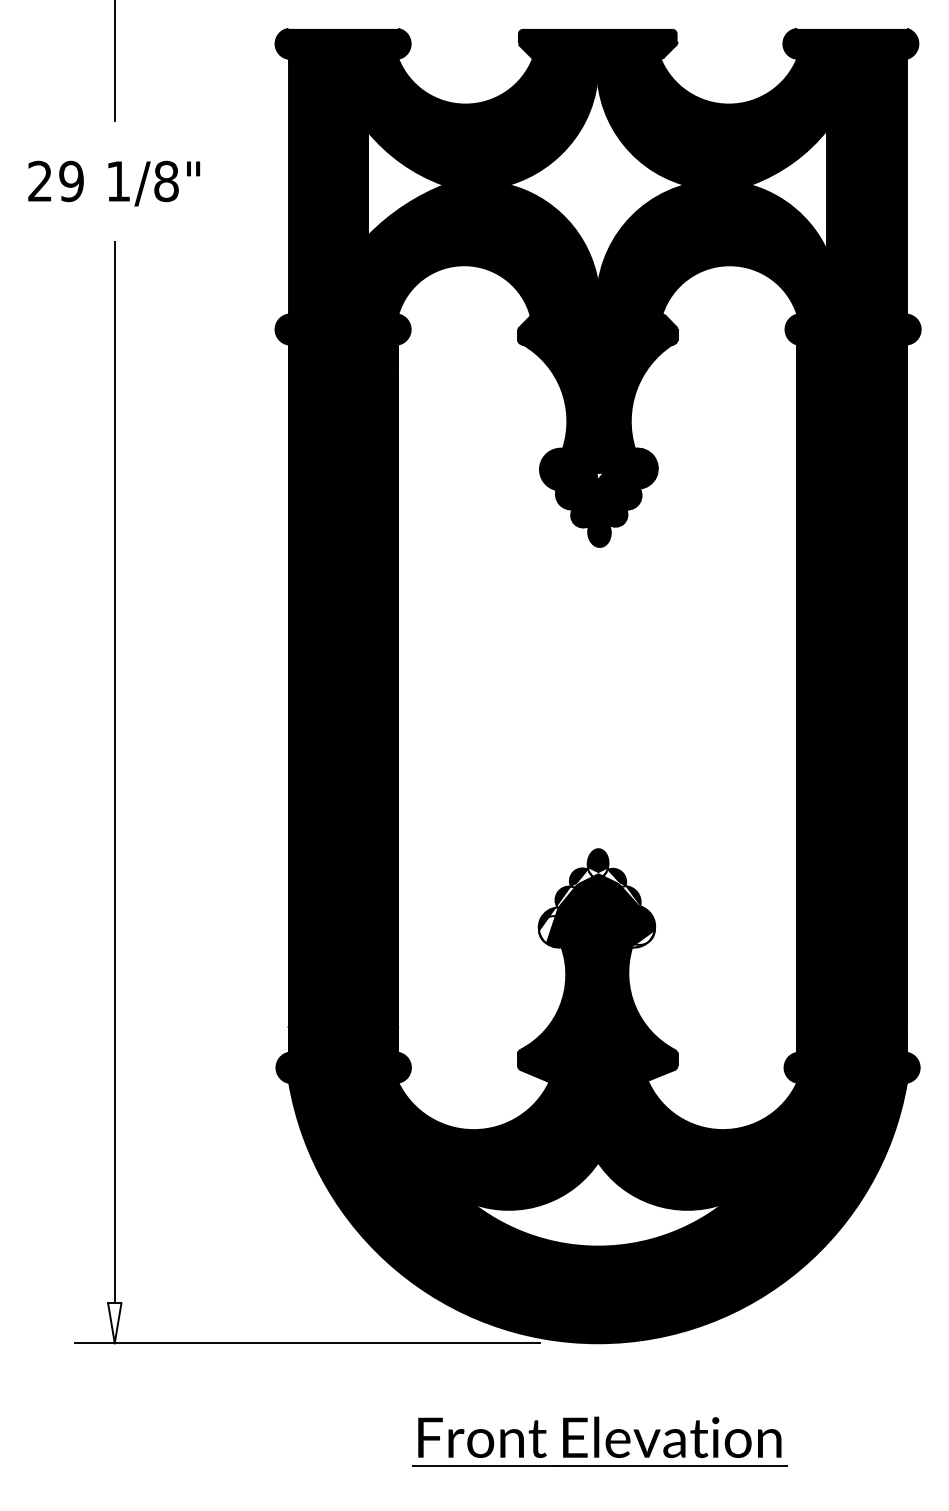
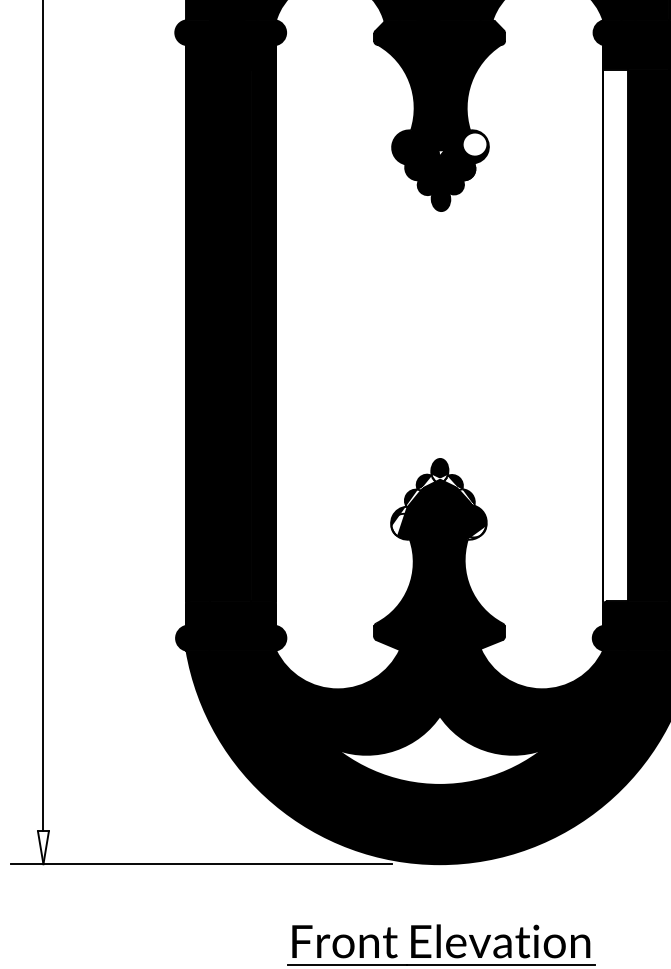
fill: (640, 465) -> (474, 144), removed
fill: (812, 700) -> (615, 336), removed

